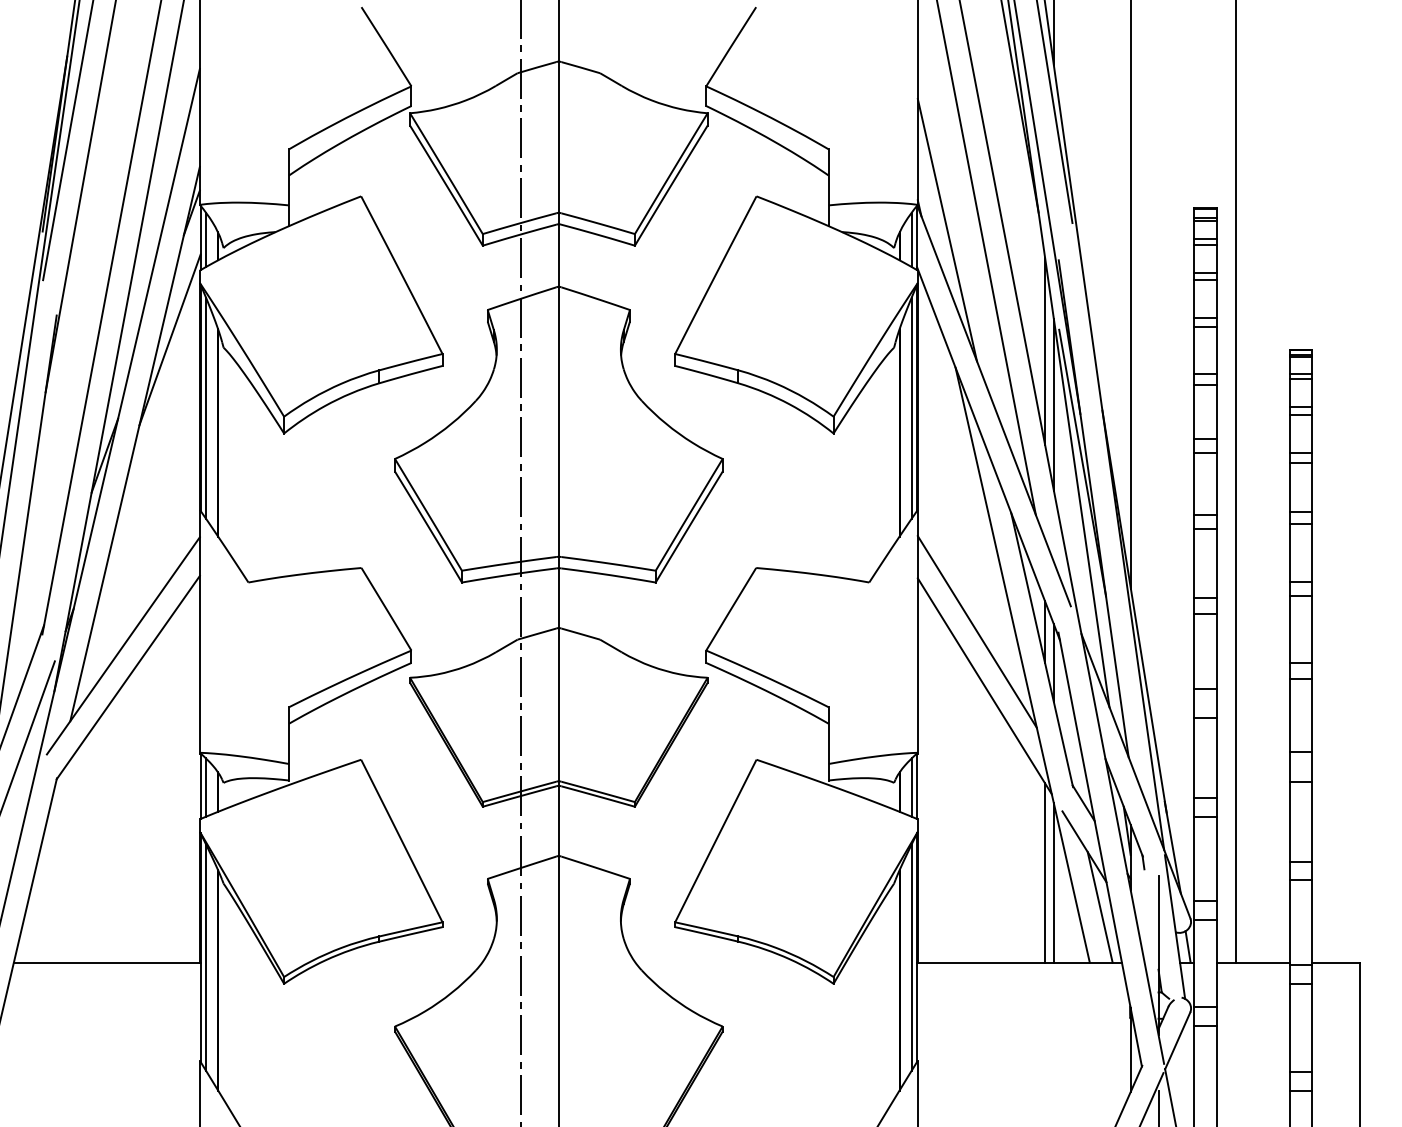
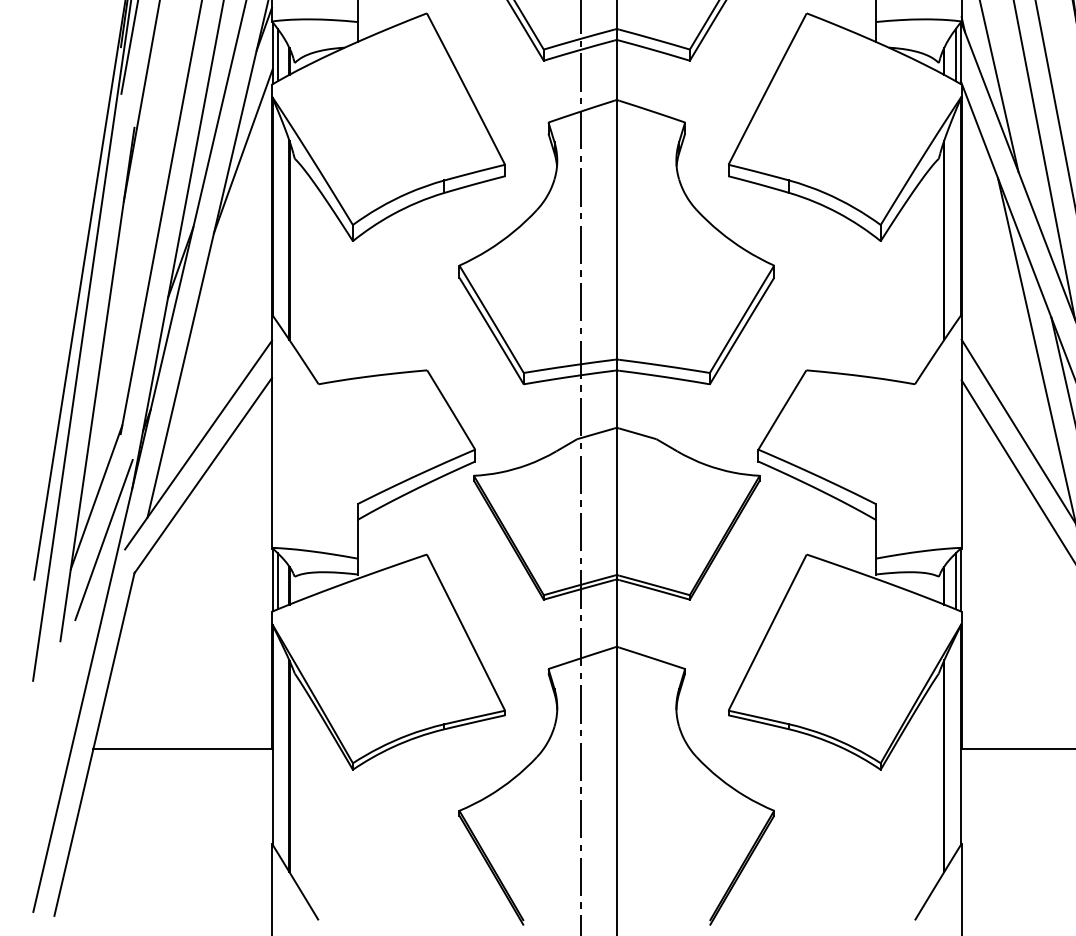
line: (206, 407) -> (278, 216), removed
line: (911, 407) -> (955, 216), removed
line: (206, 957) -> (278, 744), removed
line: (911, 957) -> (955, 744), removed

